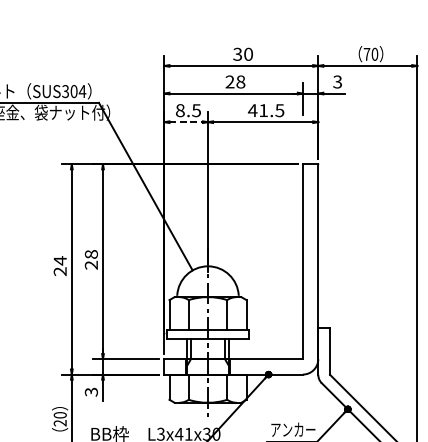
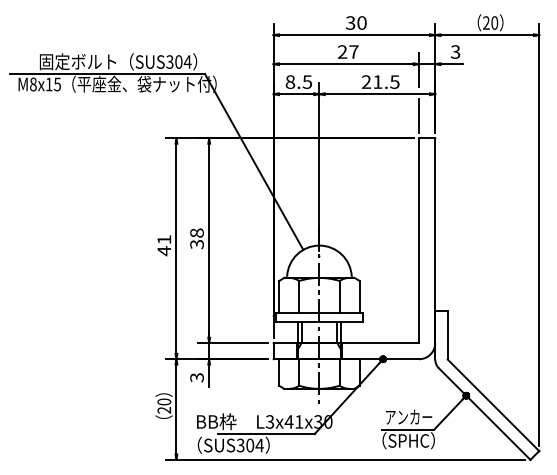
text: (367, 53) -> (486, 22), 70 -> 20
text: (240, 81) -> (353, 51), 28 -> 27
text: (252, 110) -> (366, 81), 41.5 -> 21.5
line: (186, 122) -> (296, 94), dashed -> solid
line: (303, 143) -> (419, 116), added
text: (90, 265) -> (196, 244), 28 -> 38
text: (60, 266) -> (164, 245), 24 -> 41

